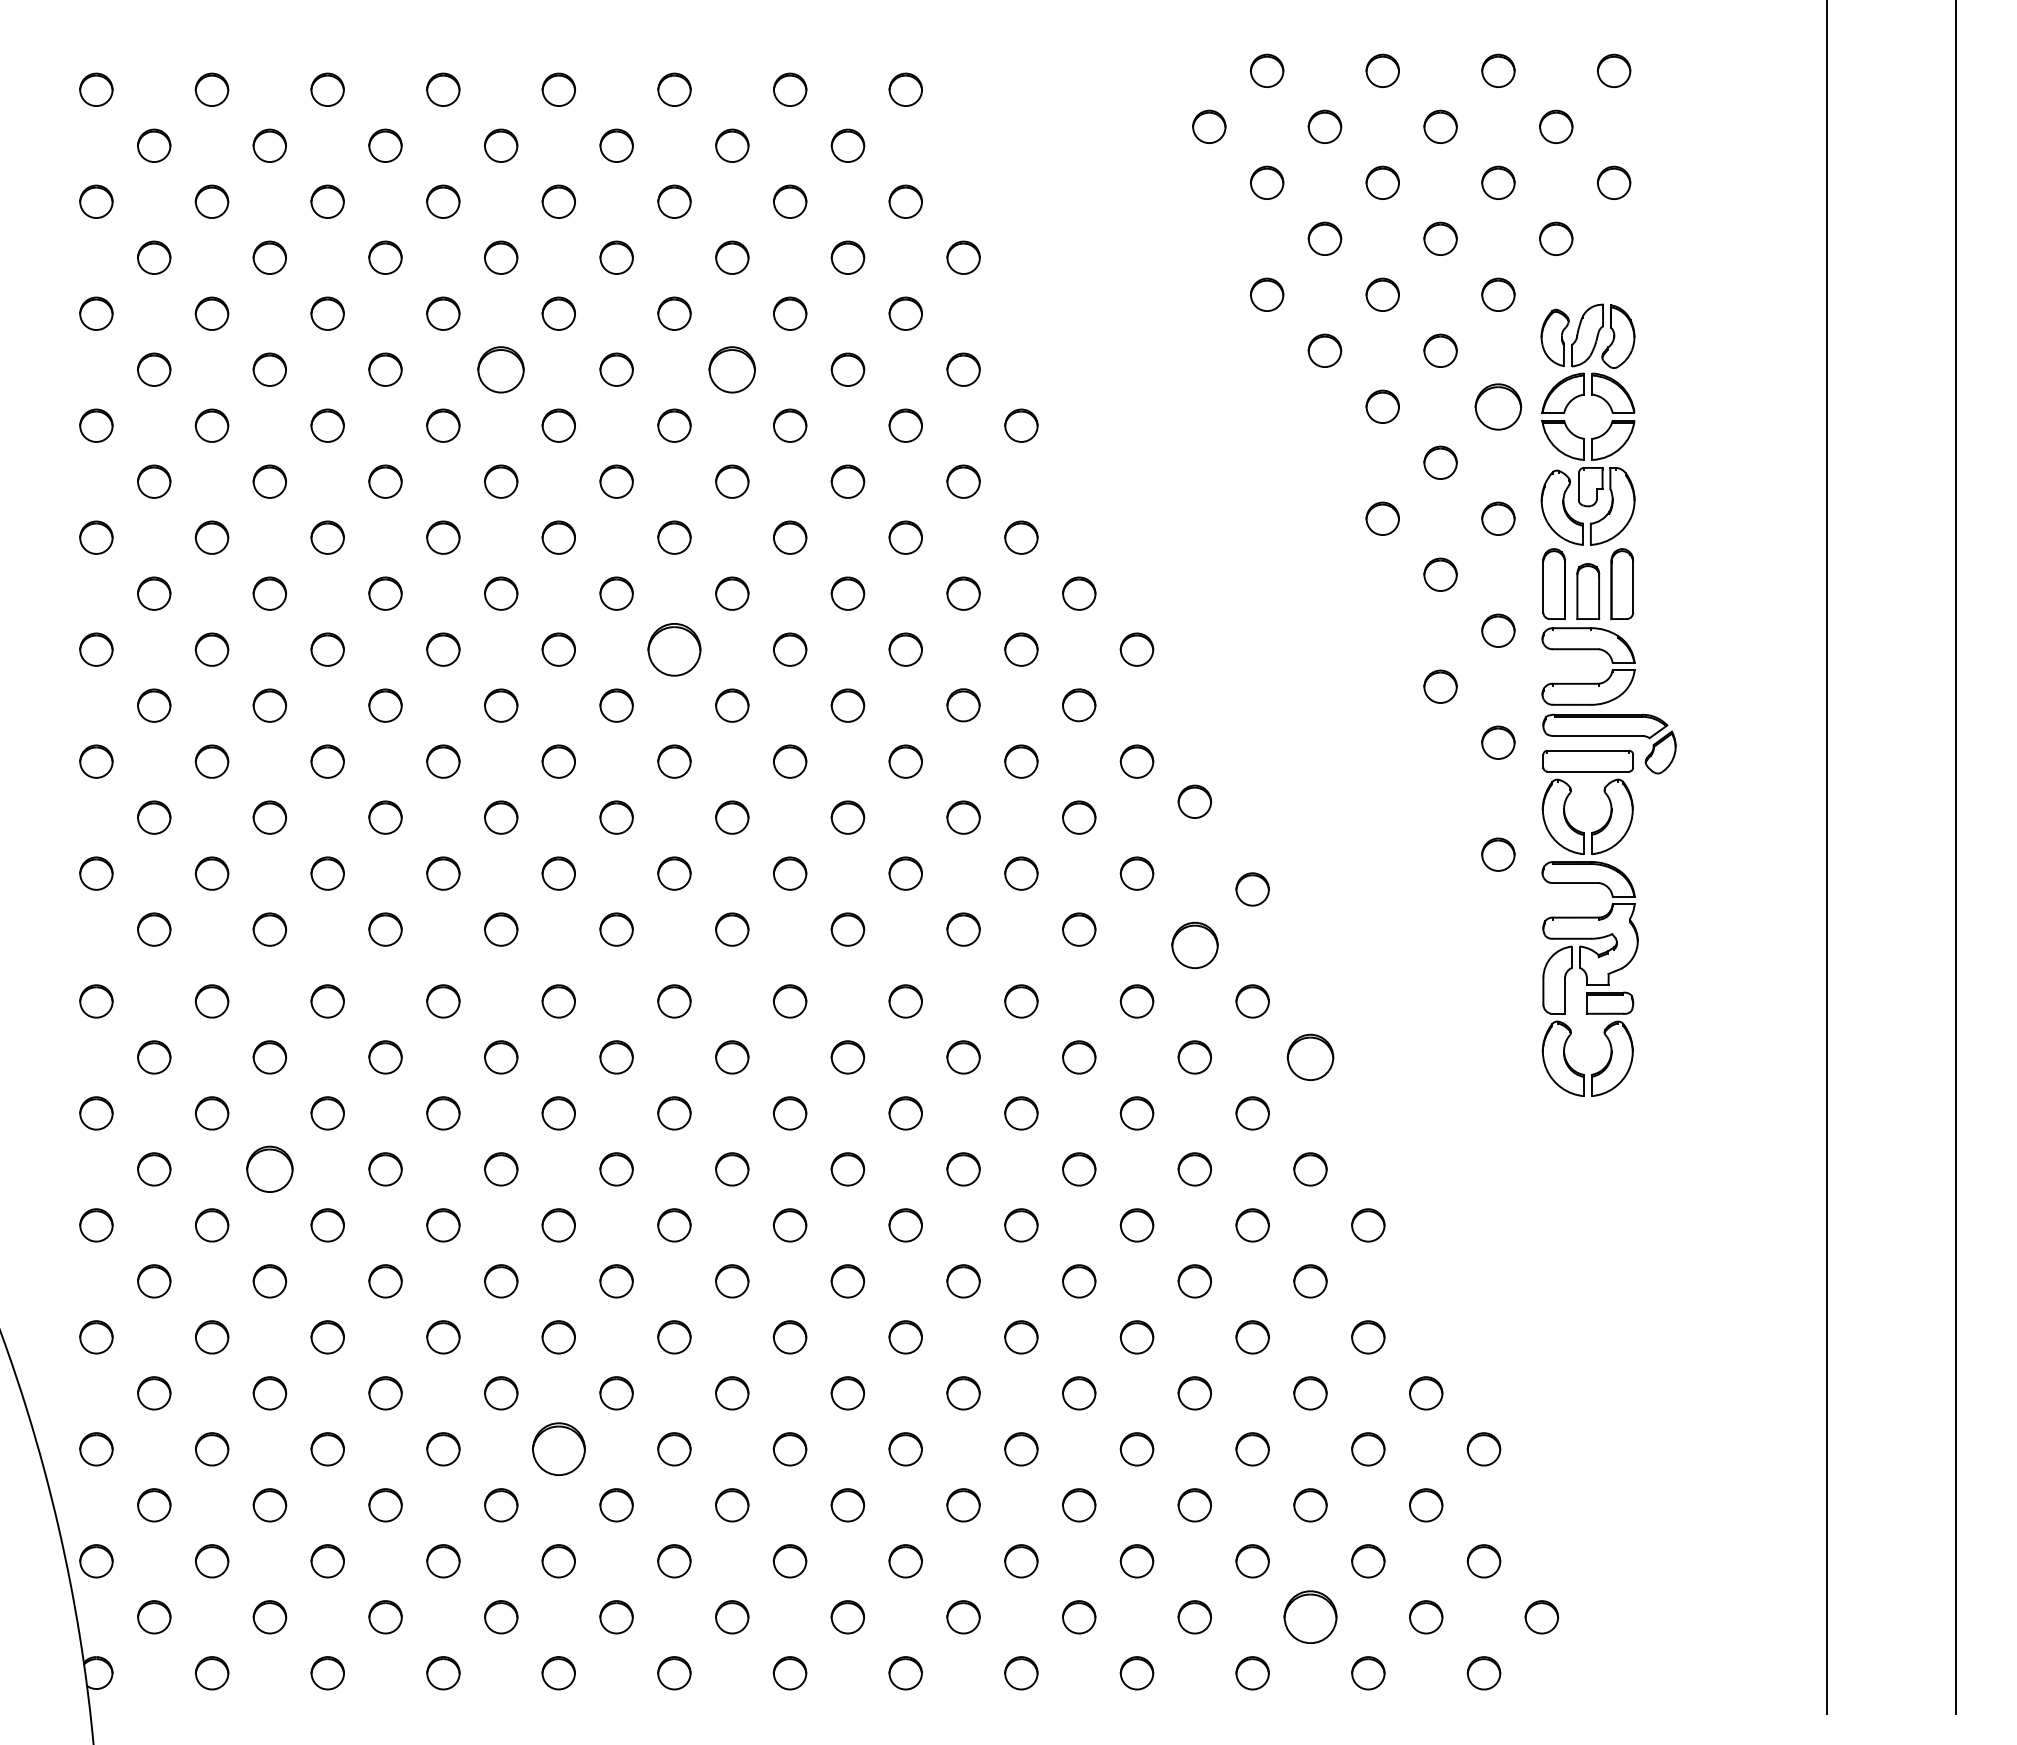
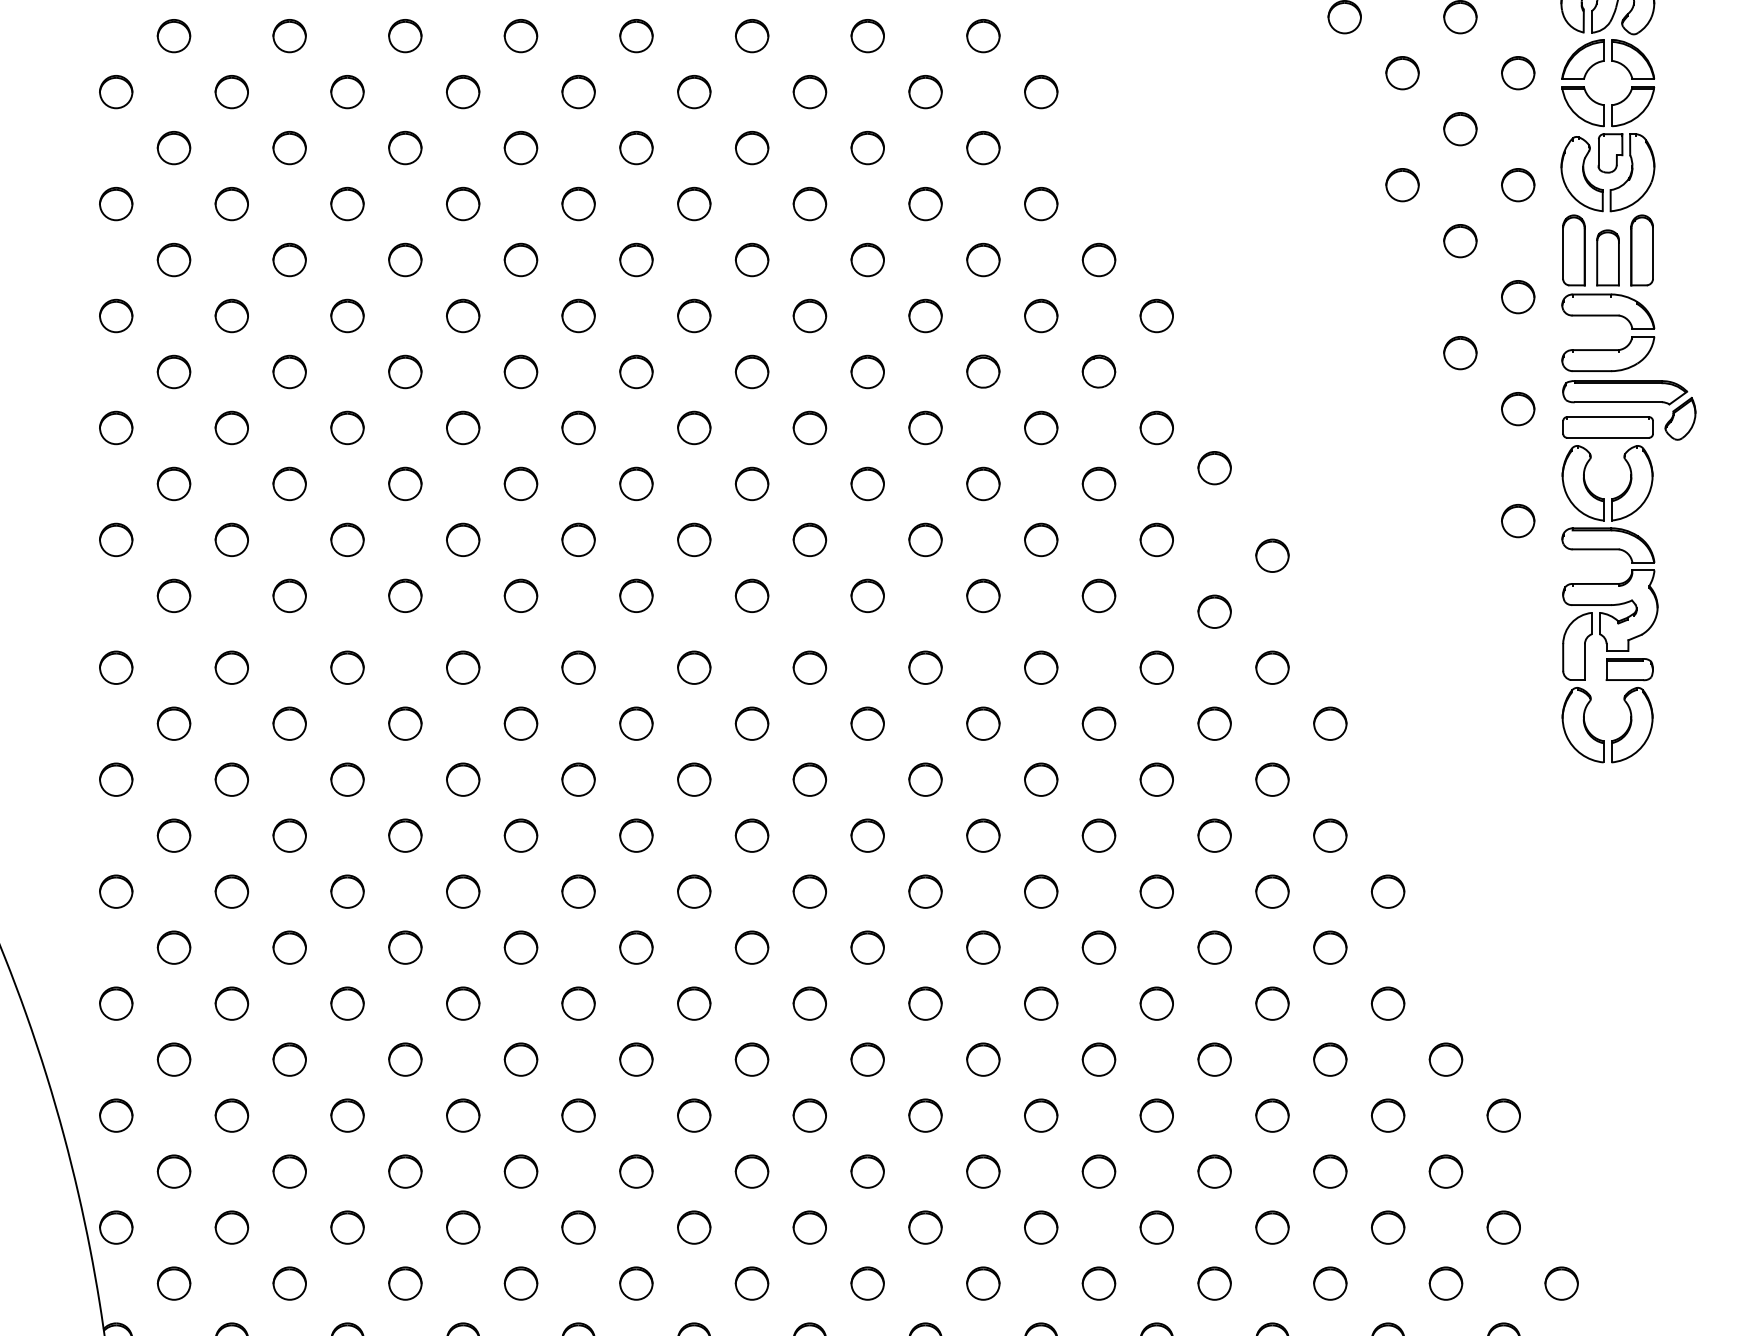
part: (501, 369) -> (521, 35), size x0.71
part: (732, 369) -> (752, 35), size x0.71
part: (1498, 406) -> (1518, 72), size x0.71
part: (674, 649) -> (694, 315), size x0.62
part: (1194, 945) -> (1214, 611), size x0.71
circle: (1310, 1057) -> (1330, 723), size x0.71
part: (269, 1169) -> (289, 835), size x0.71
part: (558, 1449) -> (578, 1115), size x0.62
part: (1310, 1617) -> (1330, 1283), size x0.62

